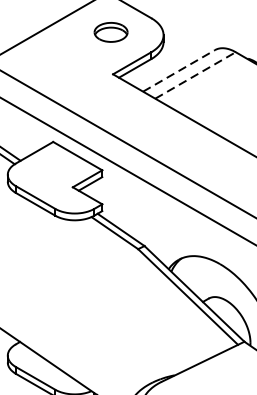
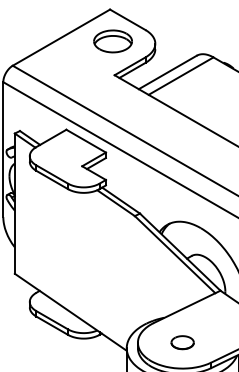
part: (110, 32) -> (112, 41), size x1.43
line: (179, 70) -> (168, 72), dashed -> solid
line: (196, 74) -> (181, 75), dashed -> solid

